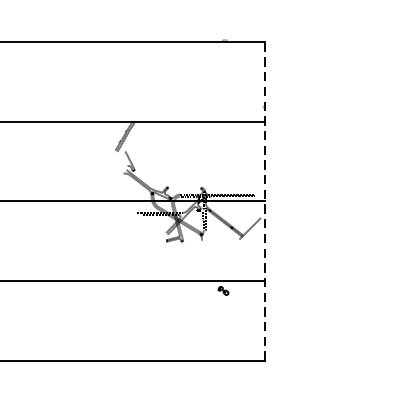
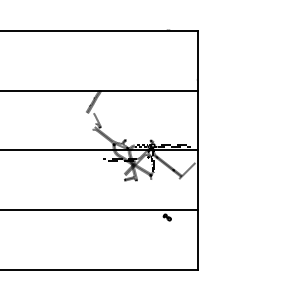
line: (265, 200) -> (198, 149), dashed -> solid

